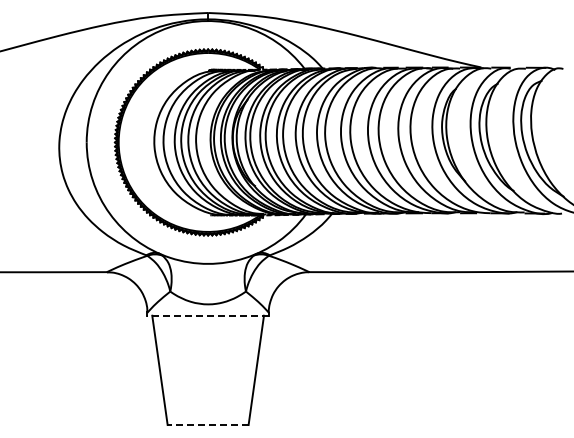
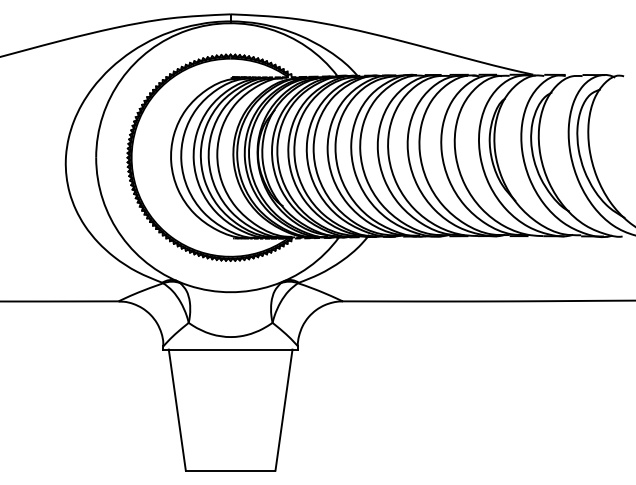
line: (208, 315) -> (231, 349), dashed -> solid
line: (207, 425) -> (229, 471), dashed -> solid

